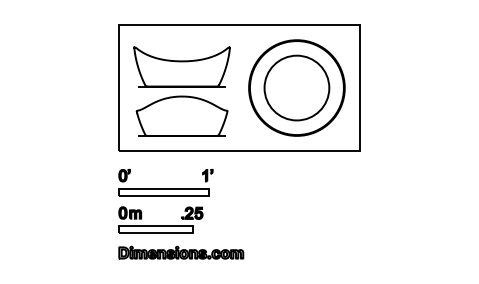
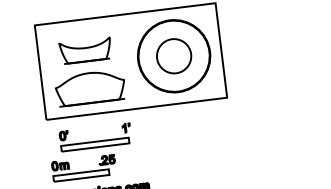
part: (181, 66) -> (85, 50), size x0.7
circle: (296, 87) -> (173, 55), size x0.7
part: (165, 182) -> (95, 137), moved

